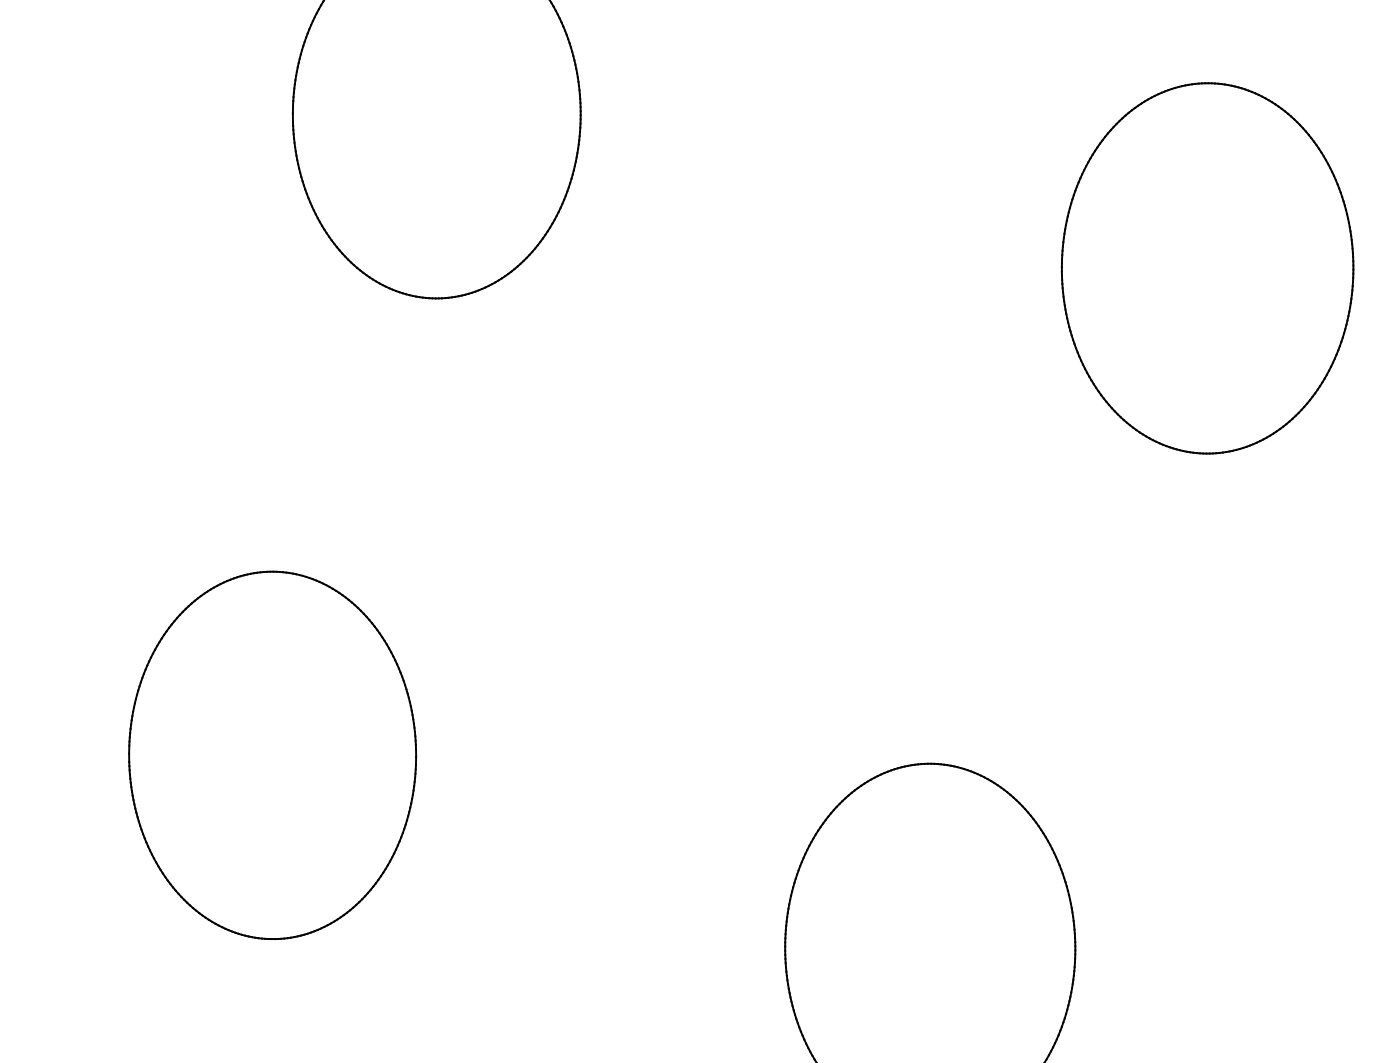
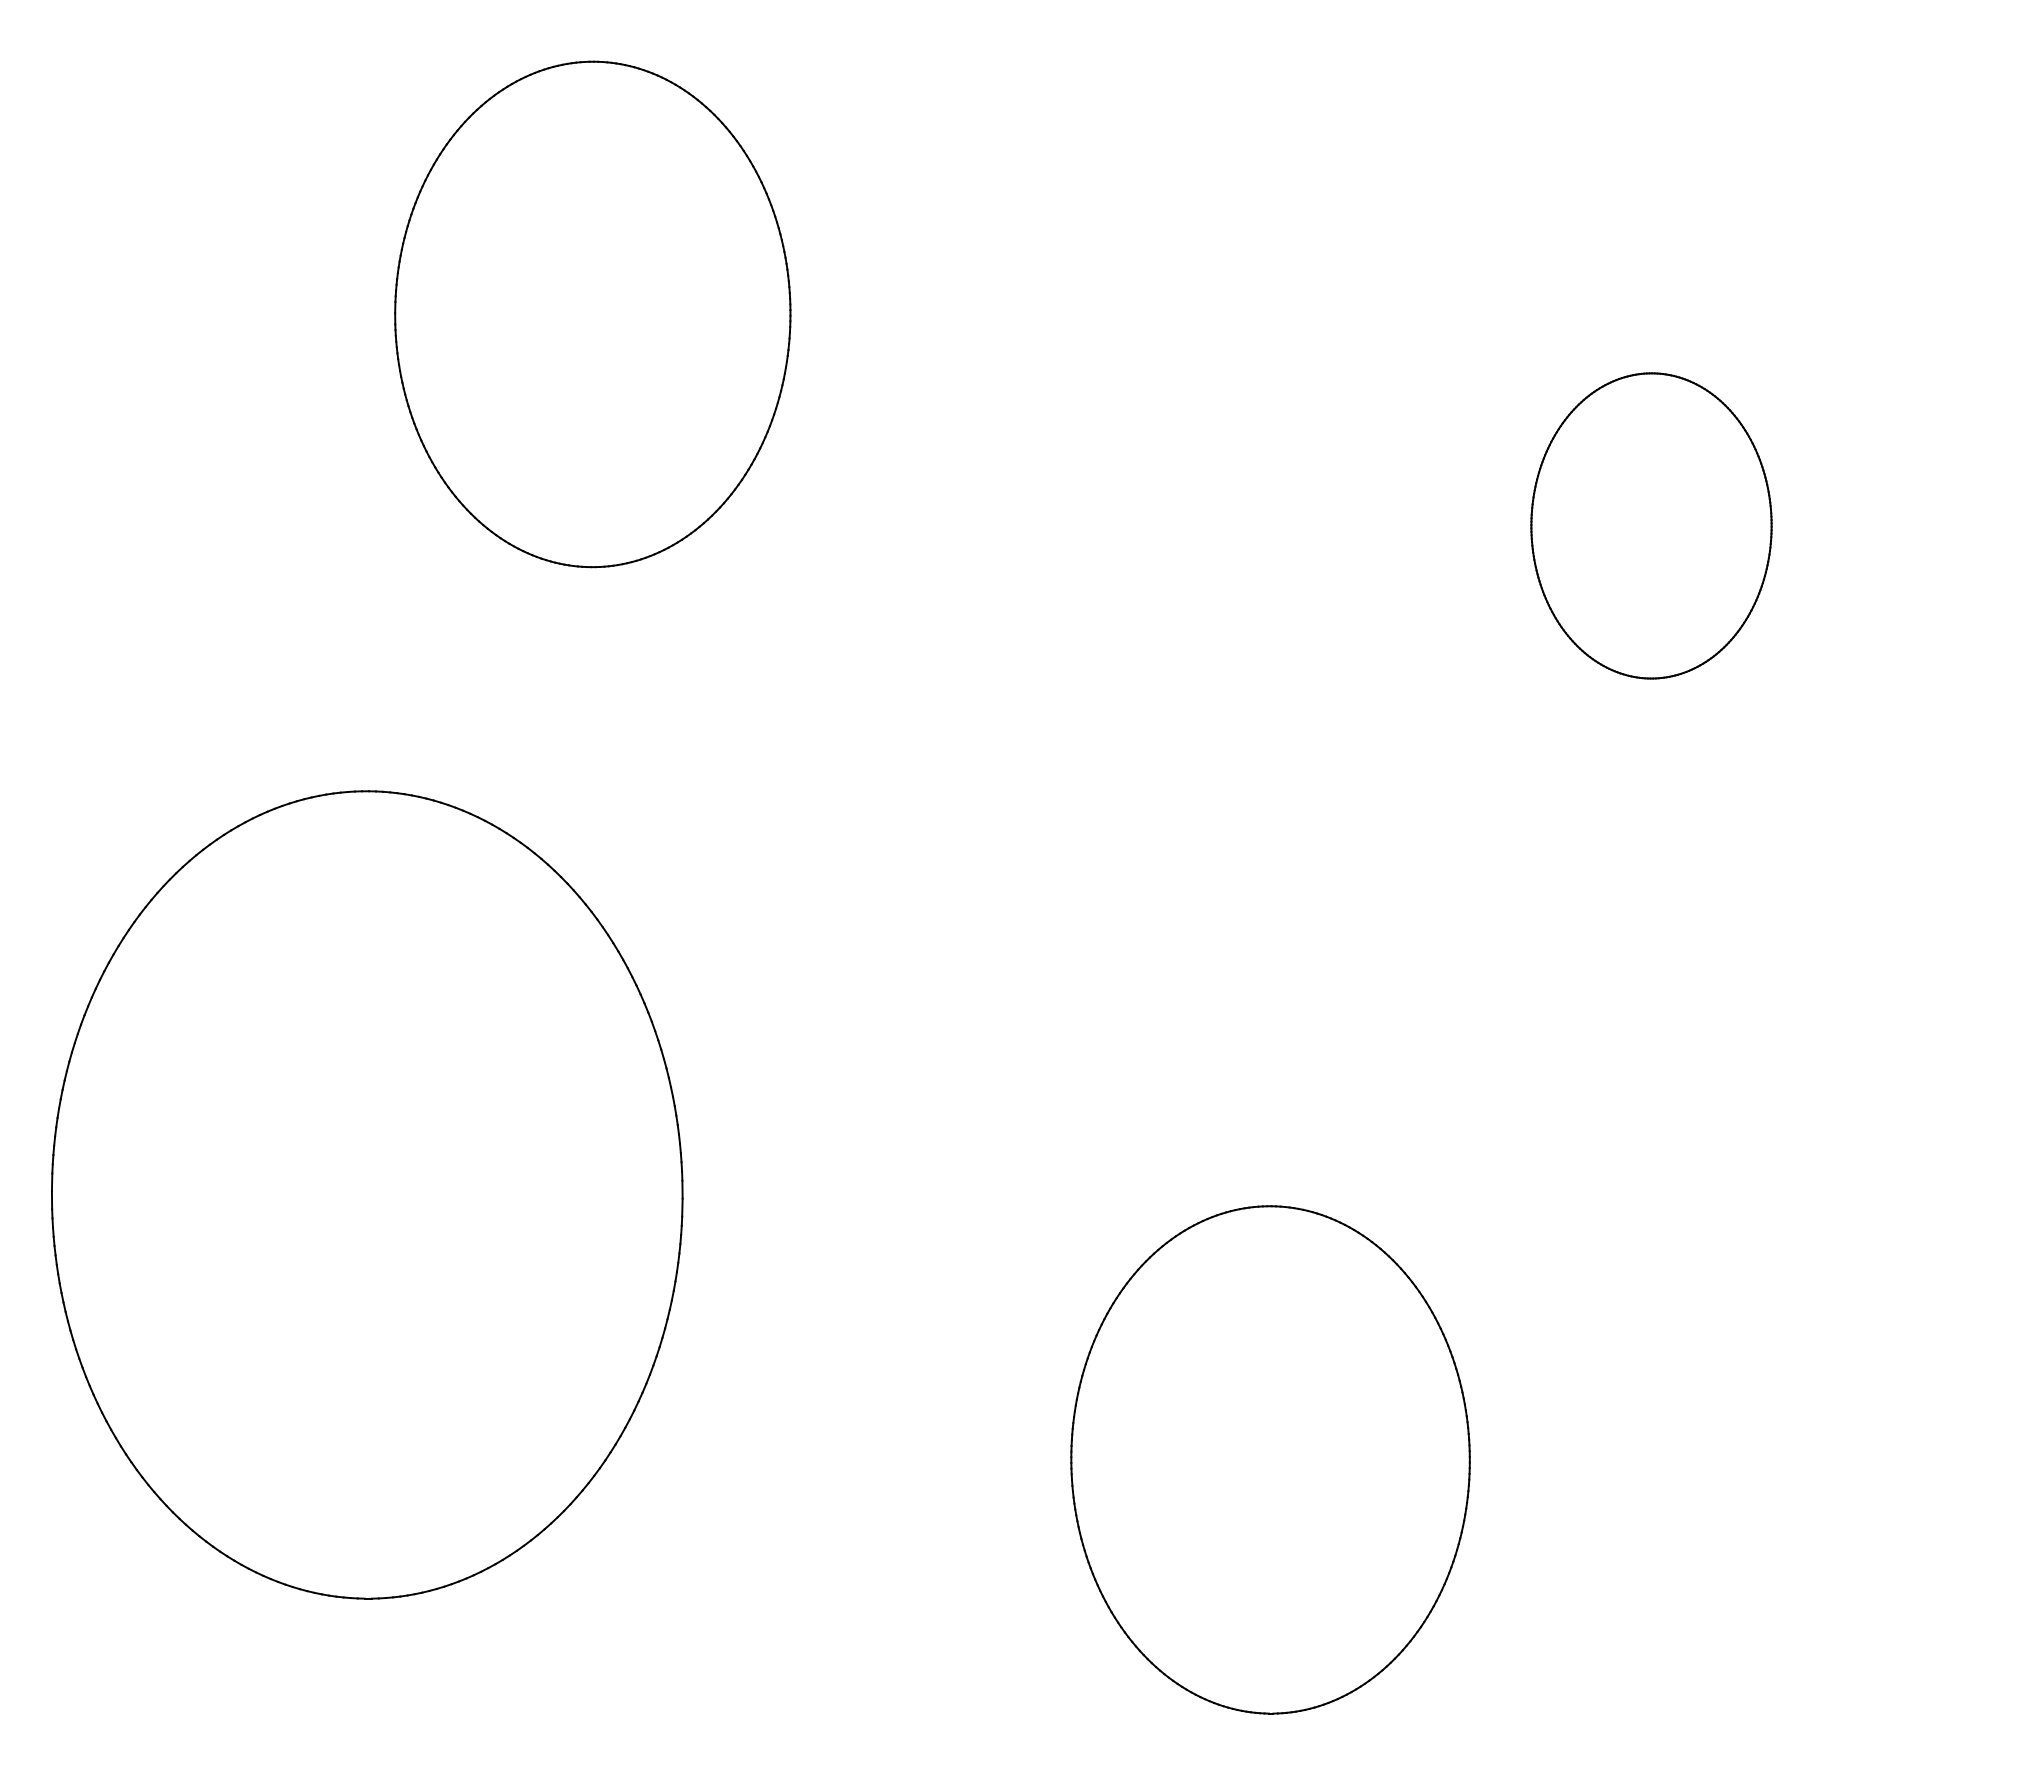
part: (1207, 268) -> (1651, 525), size x0.6
part: (272, 755) -> (367, 1194), size x1.6

